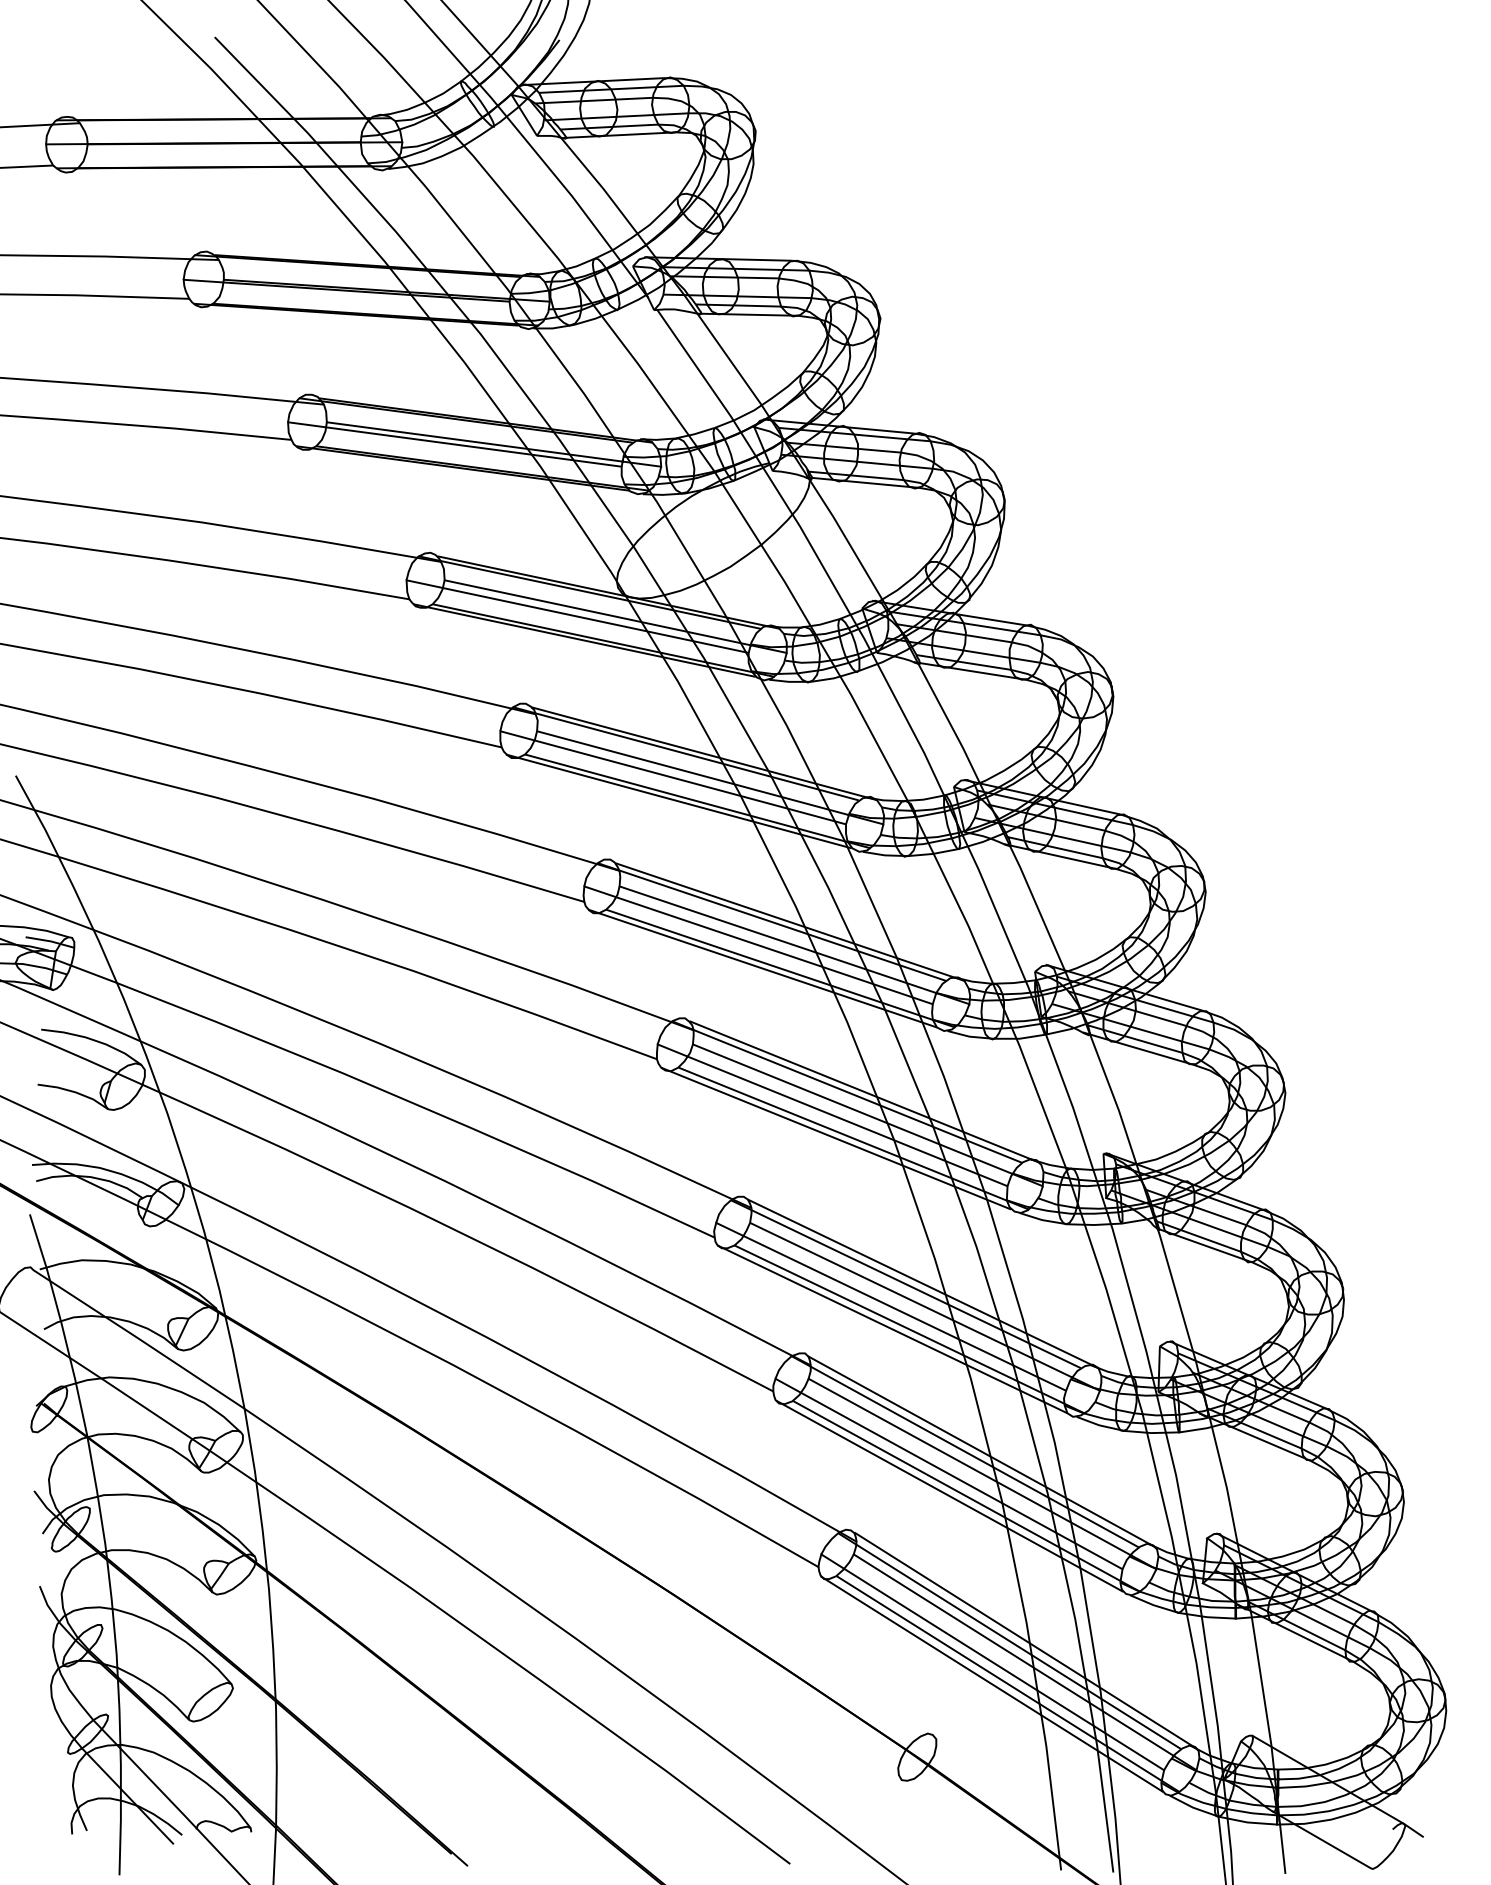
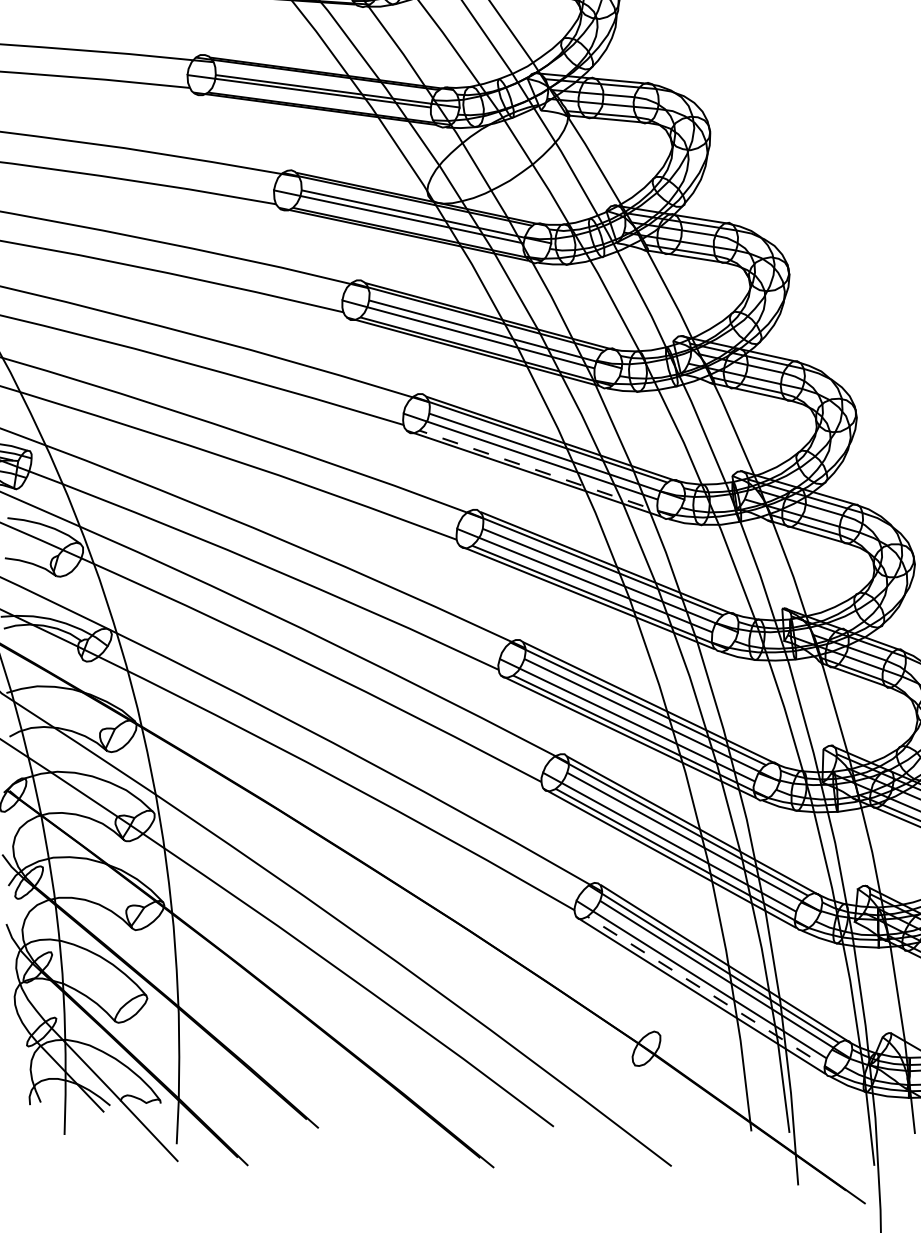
line: (780, 968) -> (546, 473), solid -> dashed
line: (1008, 1684) -> (713, 995), solid -> dashed

